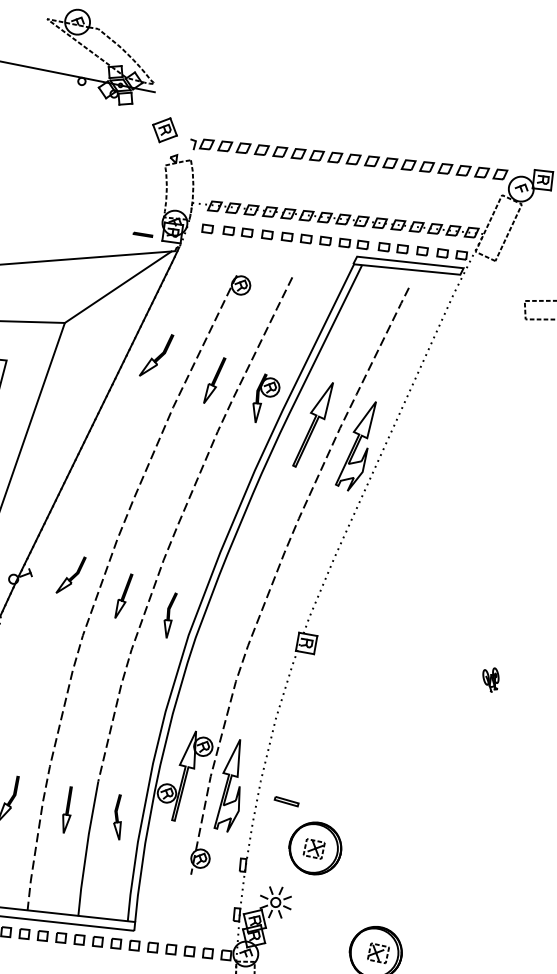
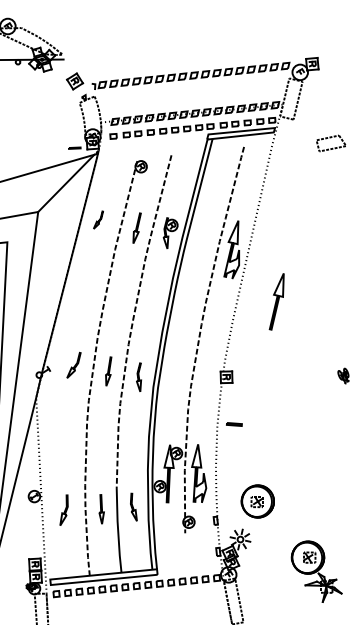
part: (157, 354) -> (98, 219), size x0.6
part: (312, 424) -> (276, 301), moved
part: (286, 801) -> (234, 424), moved

